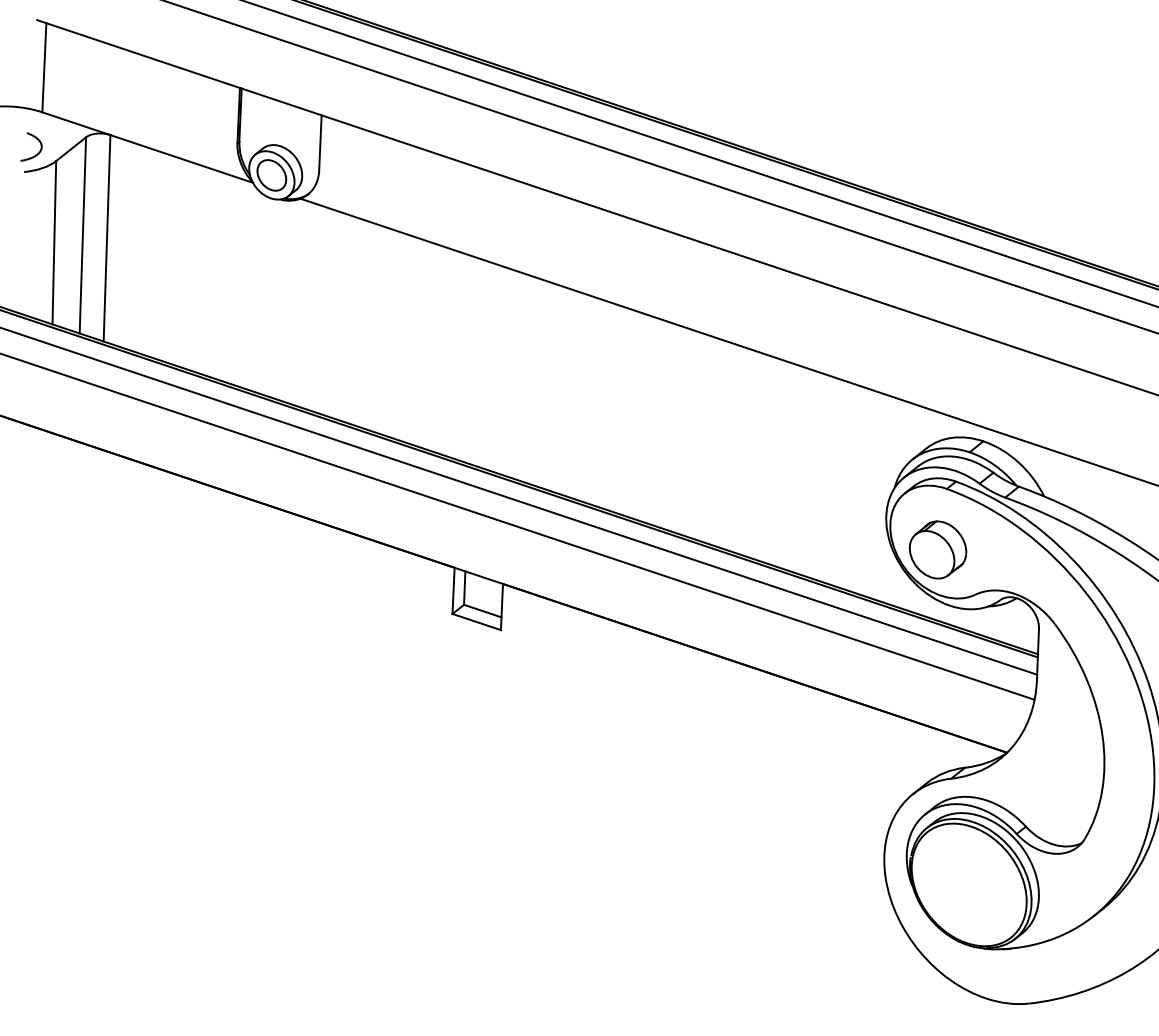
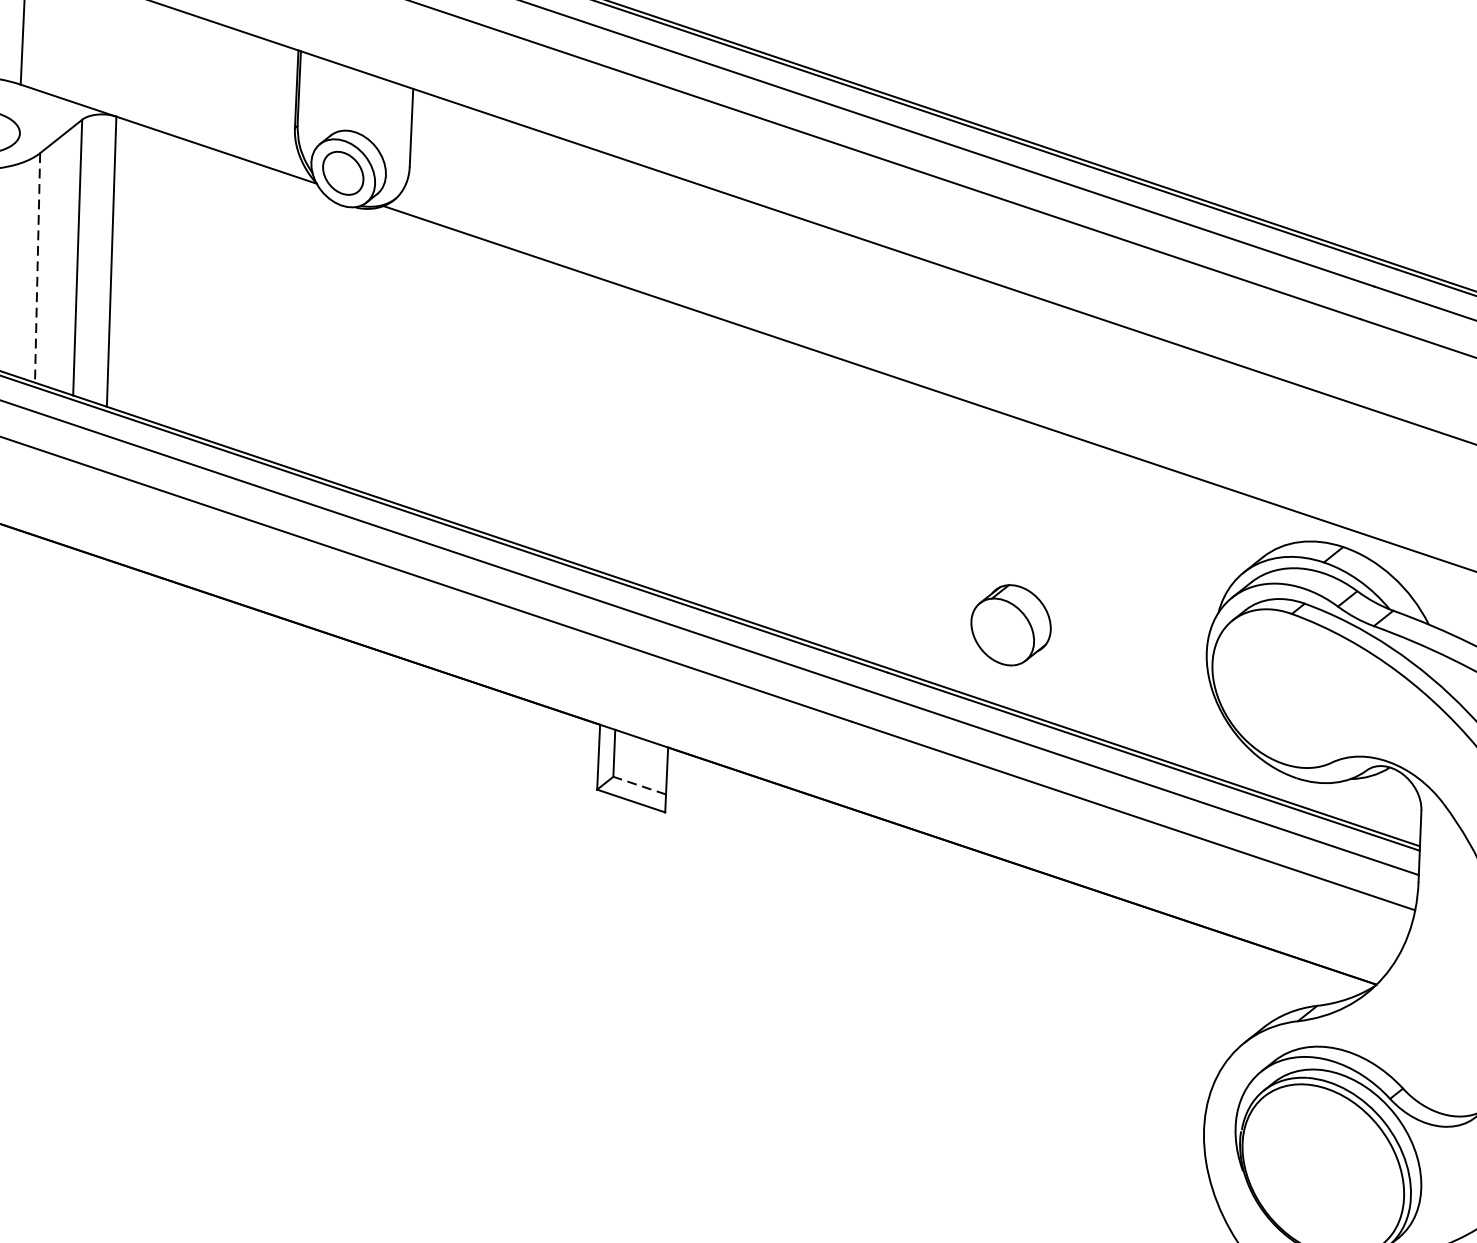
line: (54, 242) -> (37, 267), solid -> dashed
part: (937, 549) -> (1010, 624), moved
line: (482, 611) -> (639, 786), solid -> dashed

